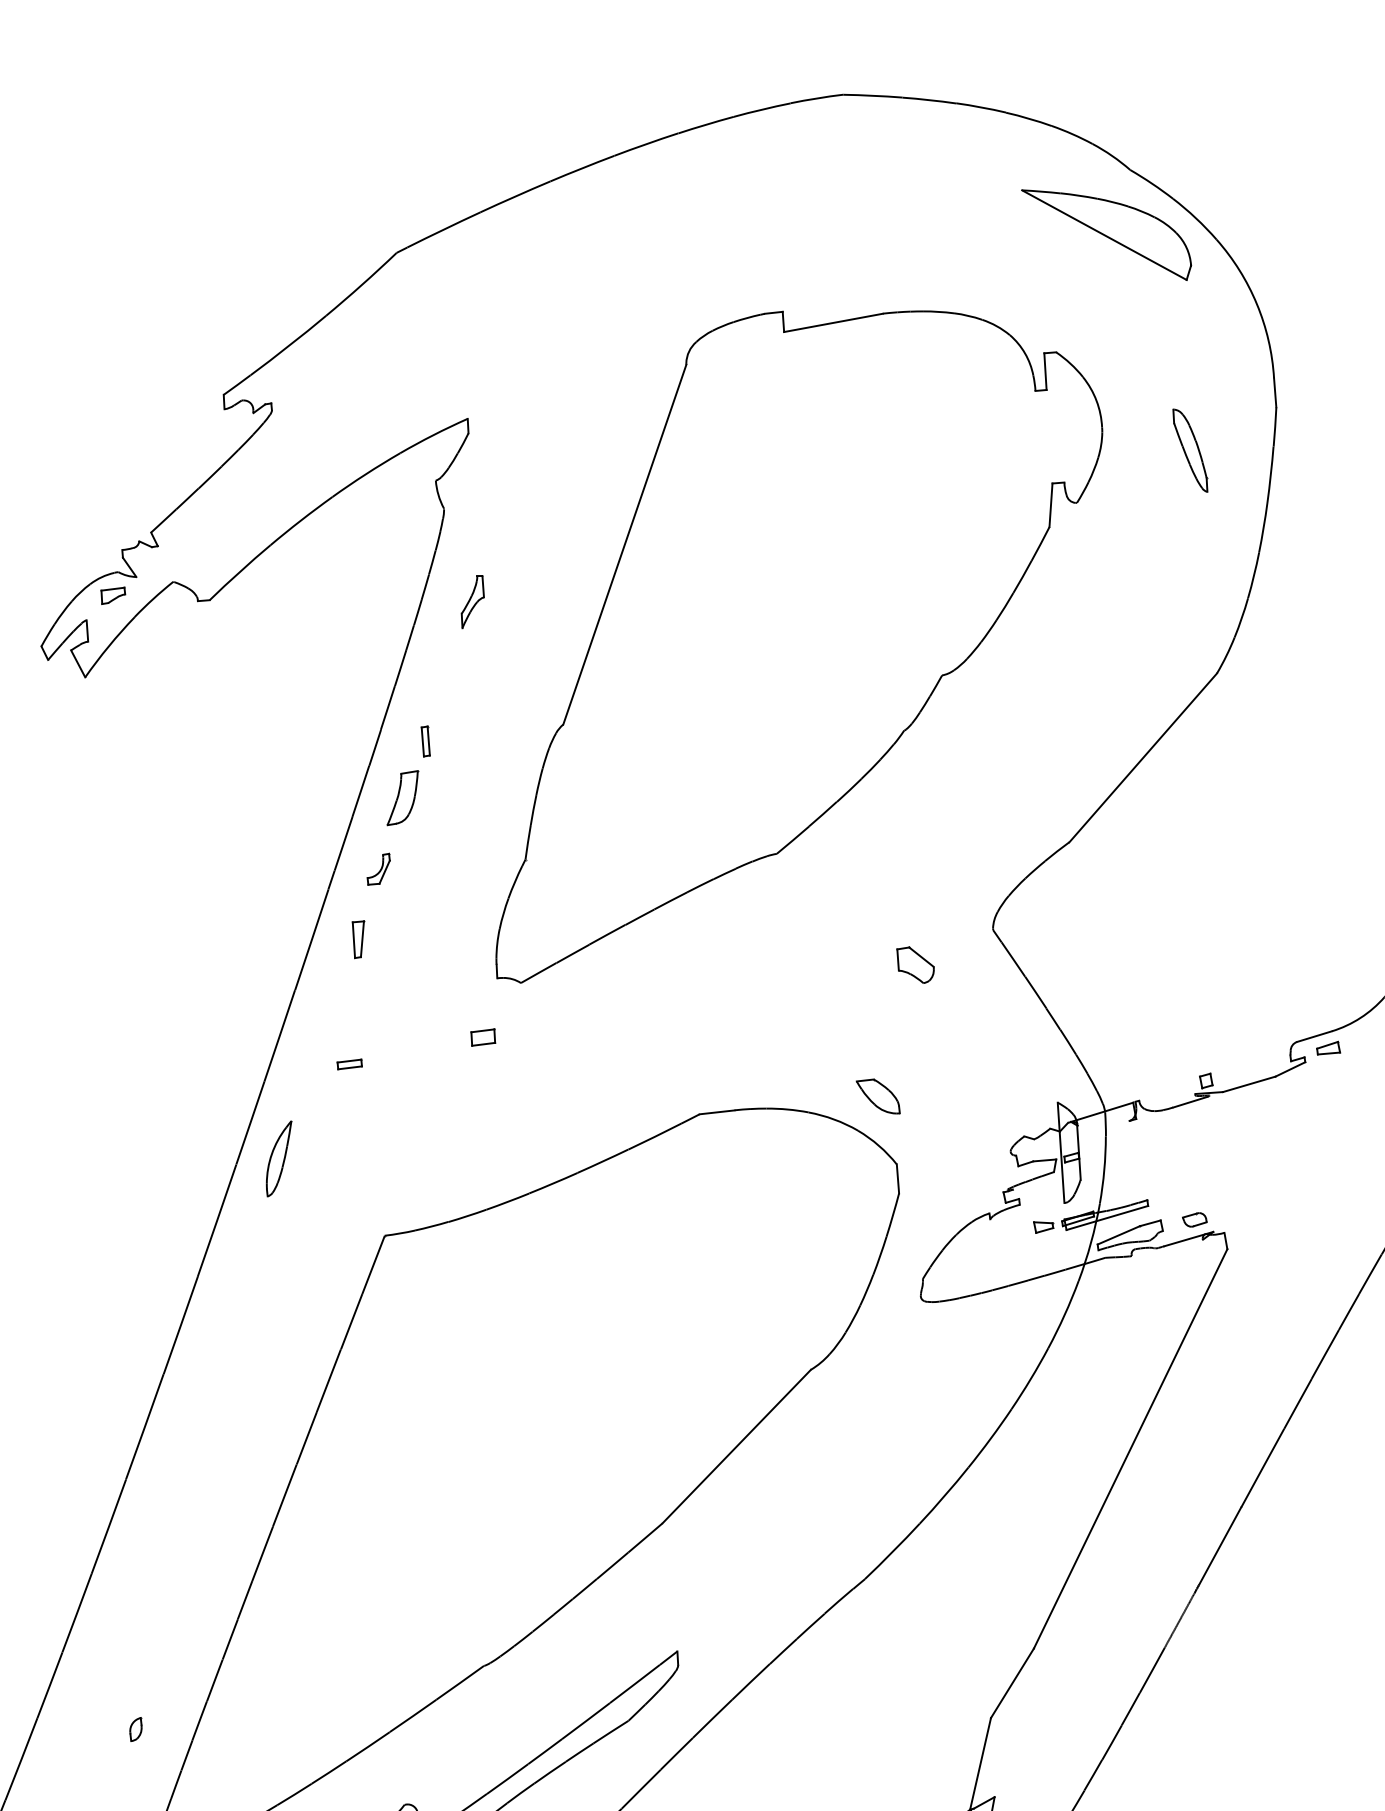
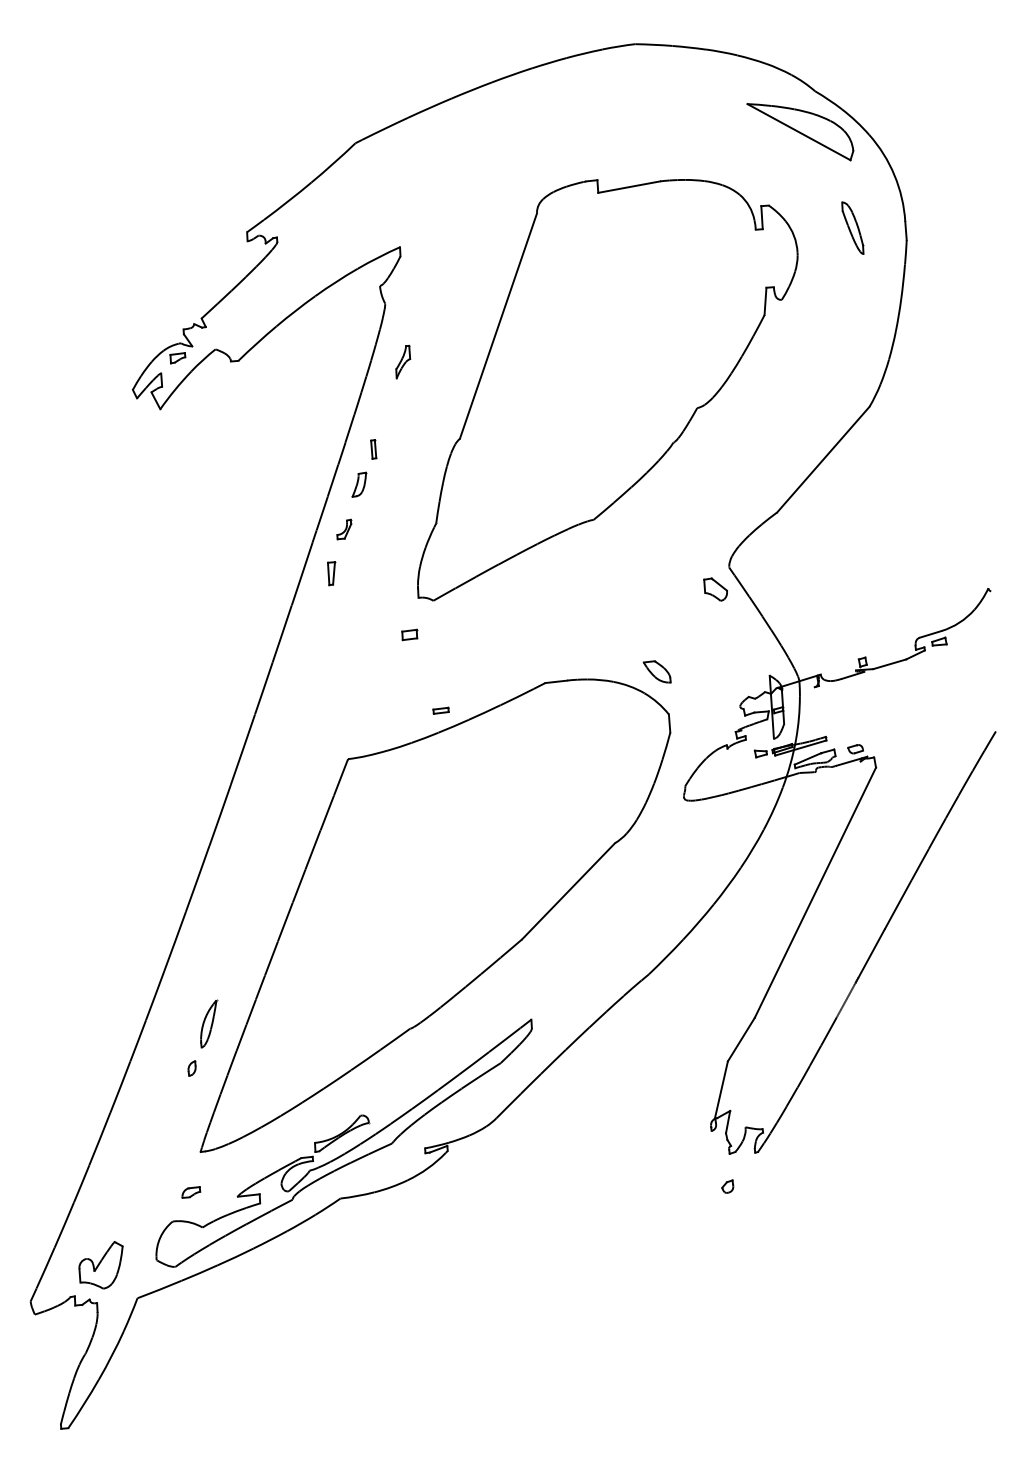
part: (1189, 449) -> (852, 227), moved
part: (403, 797) -> (359, 484), size x0.71
part: (915, 964) -> (715, 589), moved
part: (348, 1063) -> (440, 710), moved
part: (280, 1158) -> (209, 1023), moved

